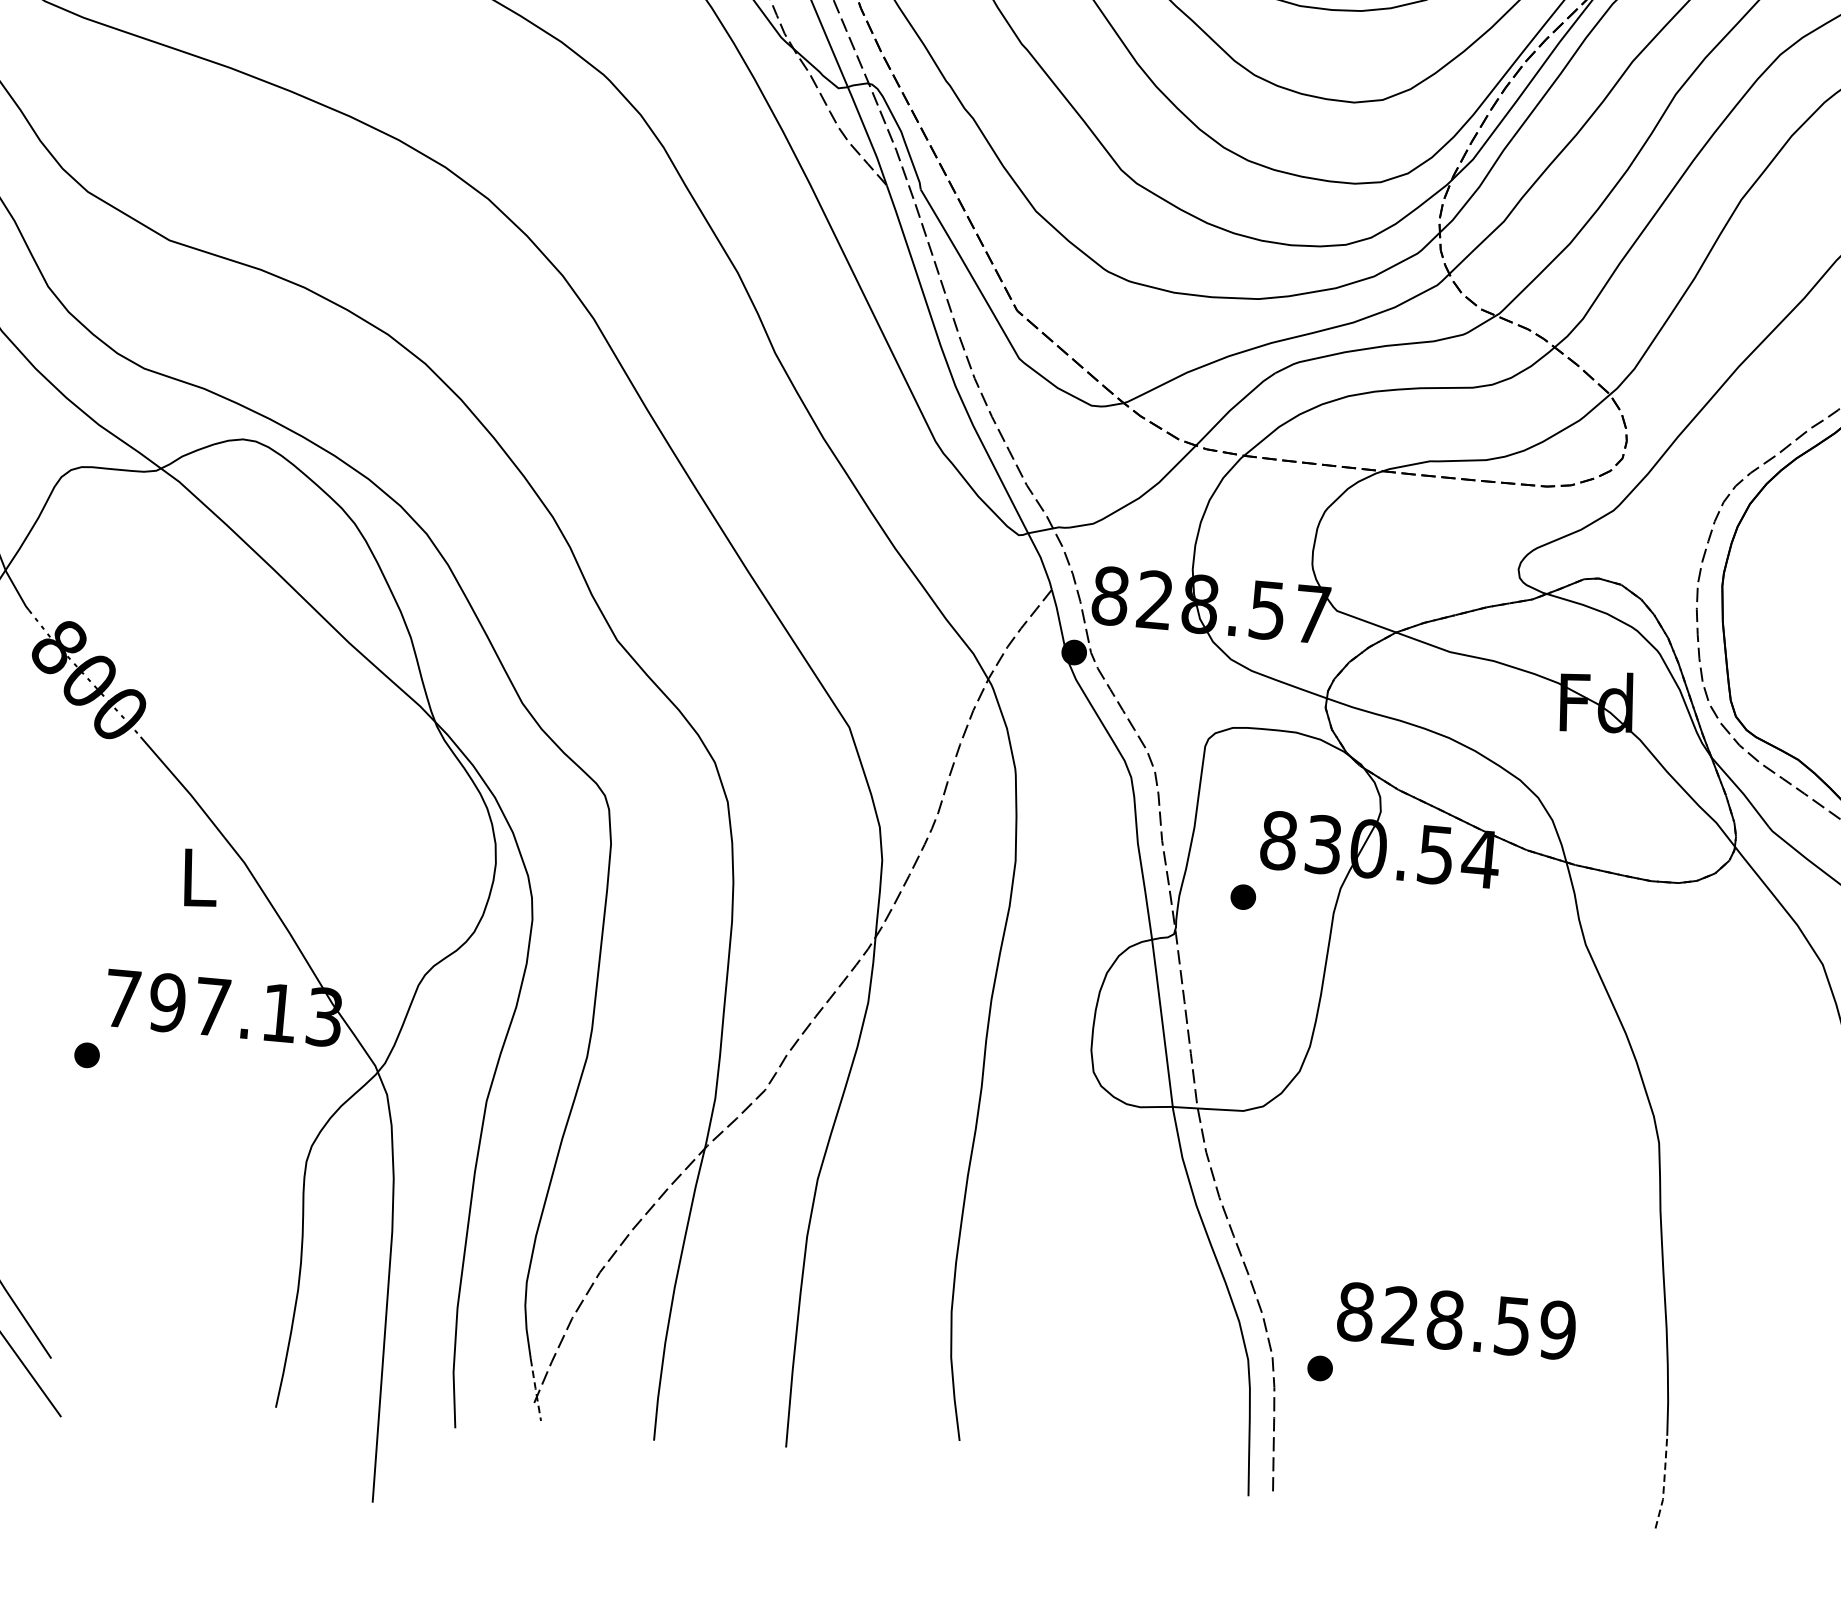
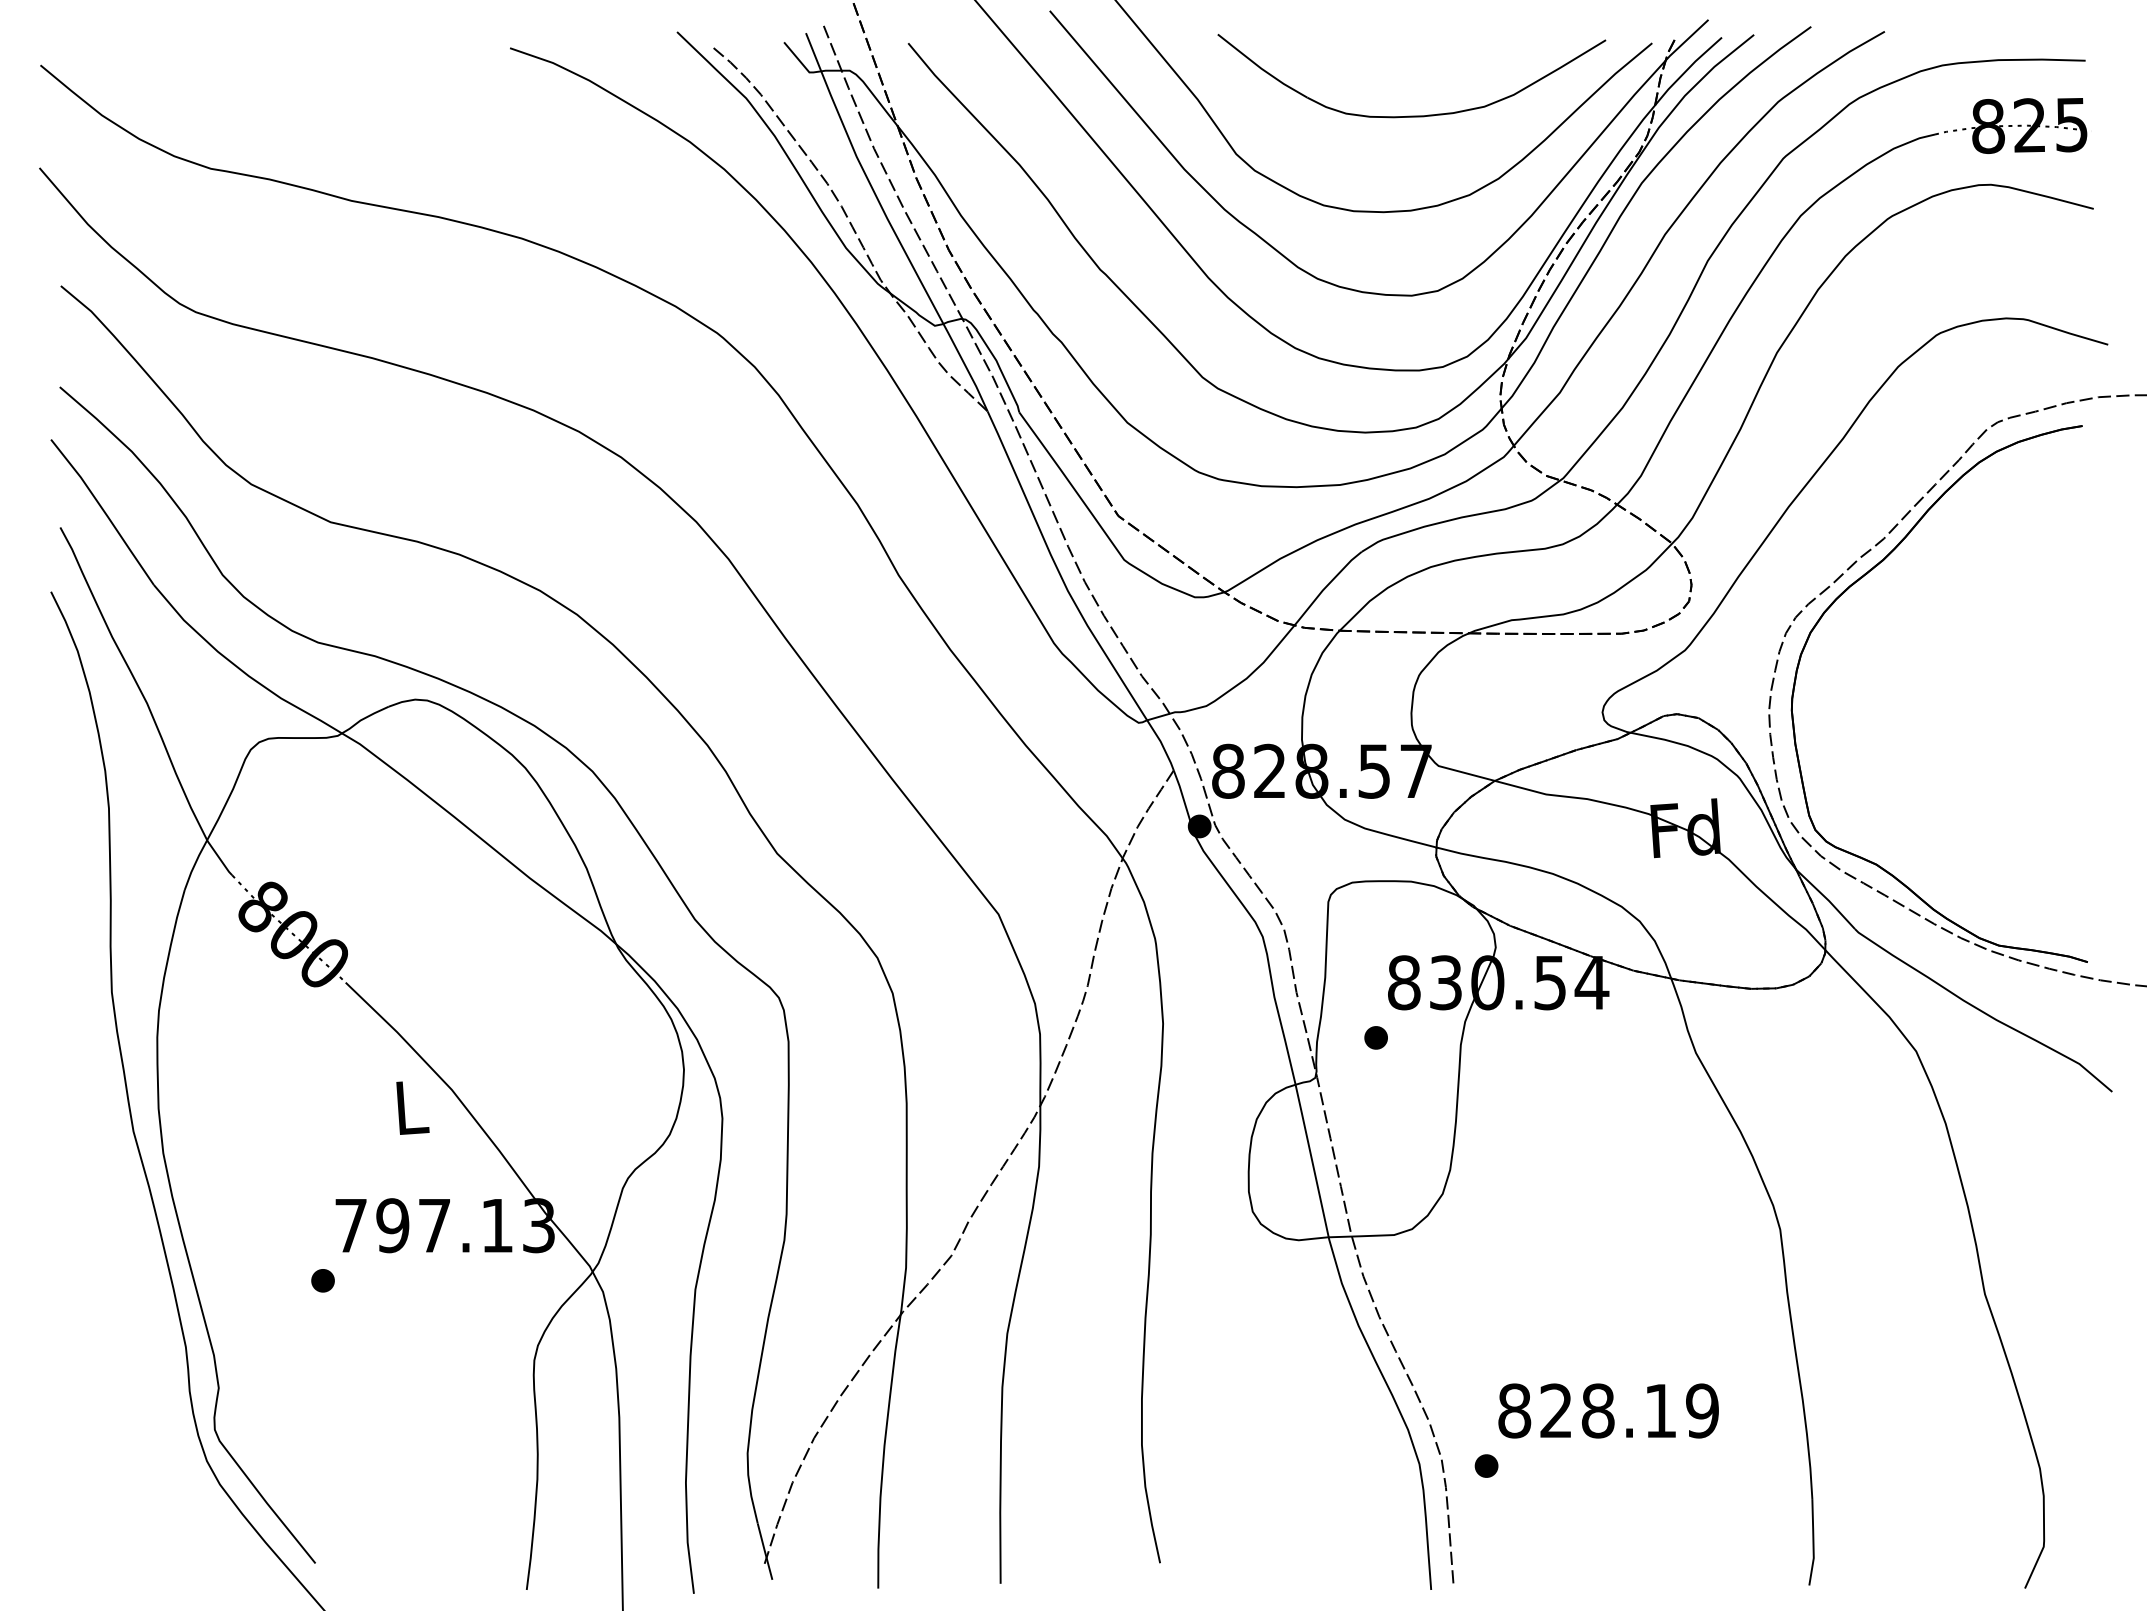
text: (1512, 1326) -> (1660, 1411), 828.59 -> 828.19
line: (535, 1389) -> (764, 1551), dashed -> solid
line: (1664, 1481) -> (1813, 1541), dashed -> solid

